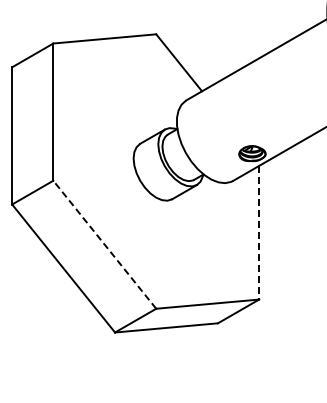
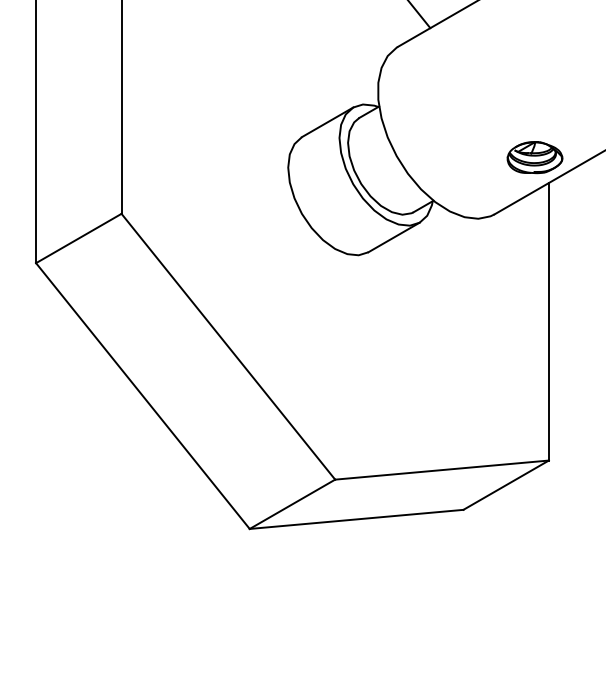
line: (259, 232) -> (549, 321), dashed -> solid
line: (104, 244) -> (227, 346), dashed -> solid

